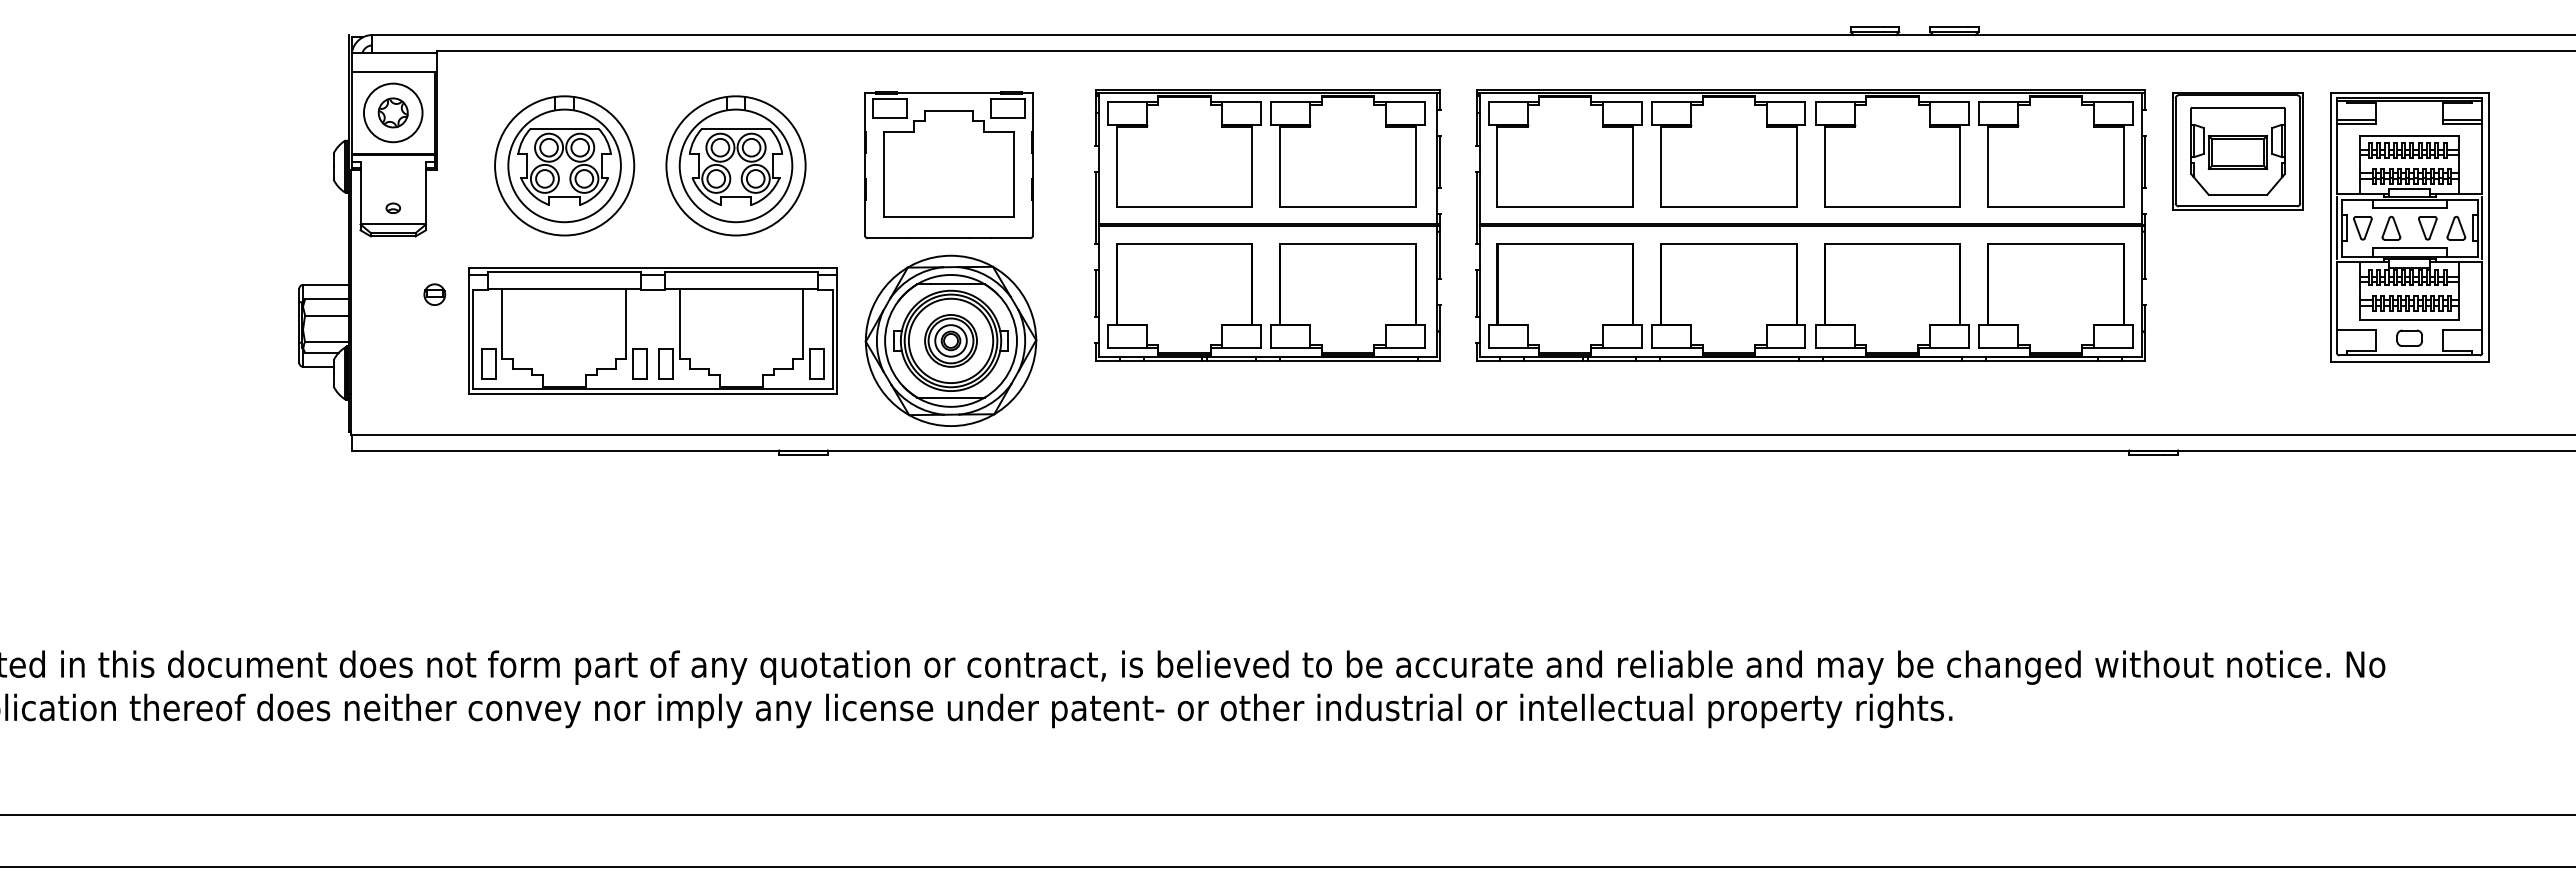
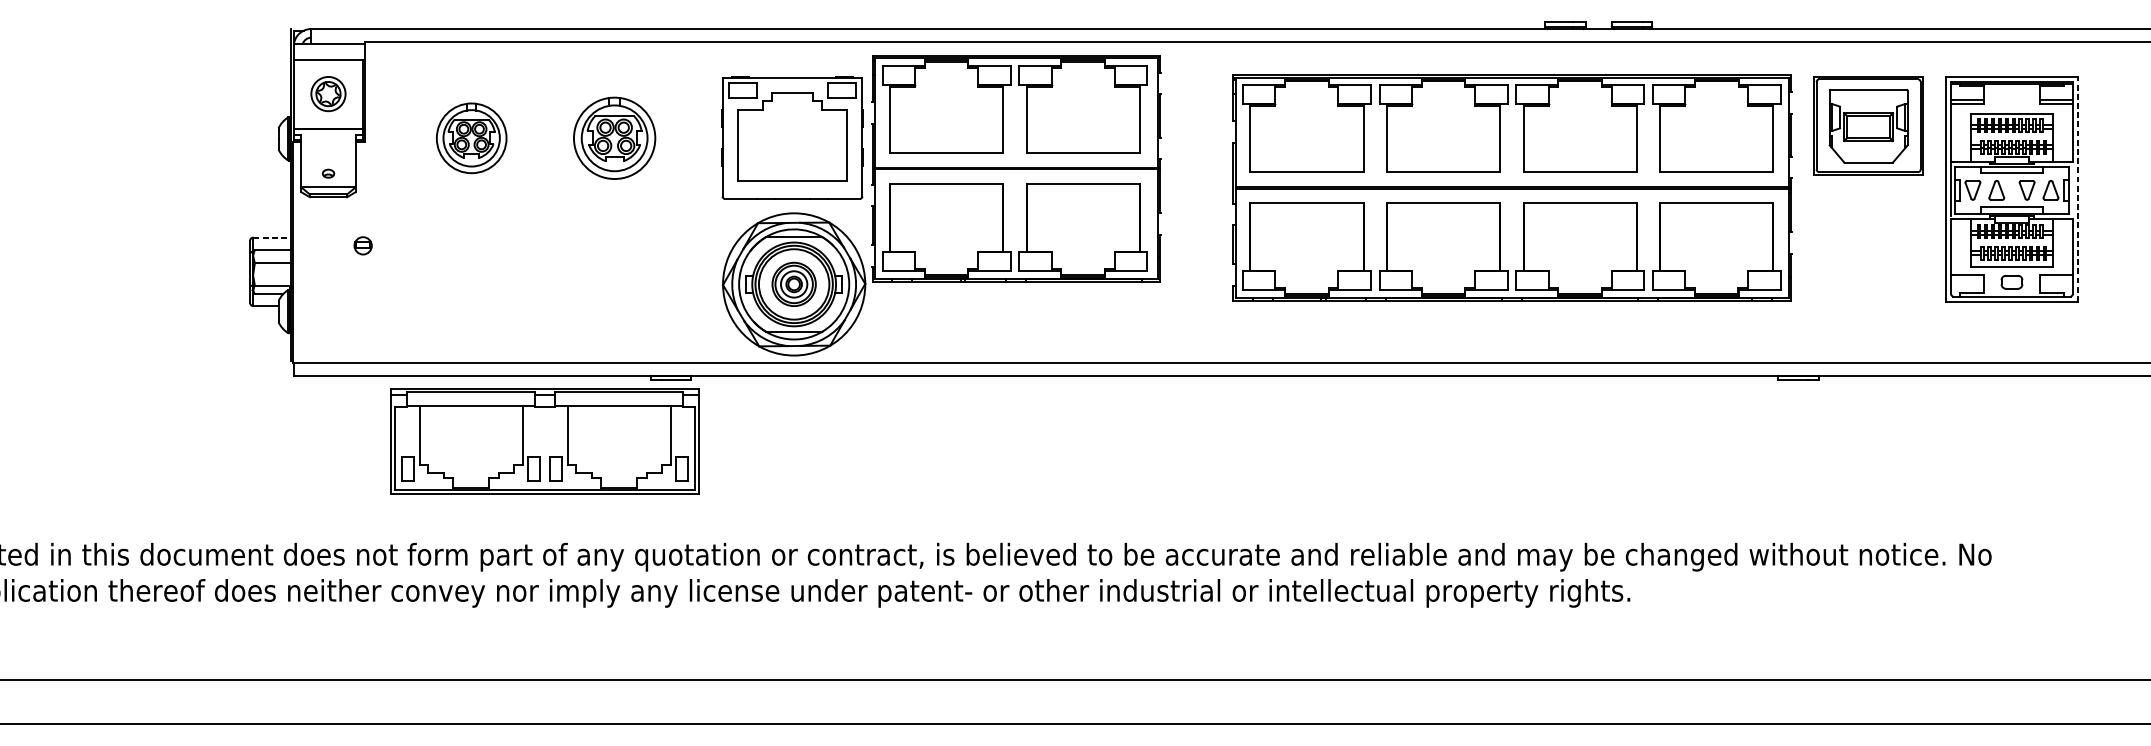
circle: (392, 112) -> (327, 93), size x0.7
part: (564, 165) -> (471, 137), size x0.6
part: (735, 165) -> (614, 137), size x0.7
part: (1267, 225) -> (1015, 168), moved
line: (2488, 227) -> (2077, 189), solid -> dashed
line: (2482, 228) -> (2072, 190), removed
line: (326, 284) -> (272, 237), solid -> dashed
part: (652, 330) -> (544, 441), moved

